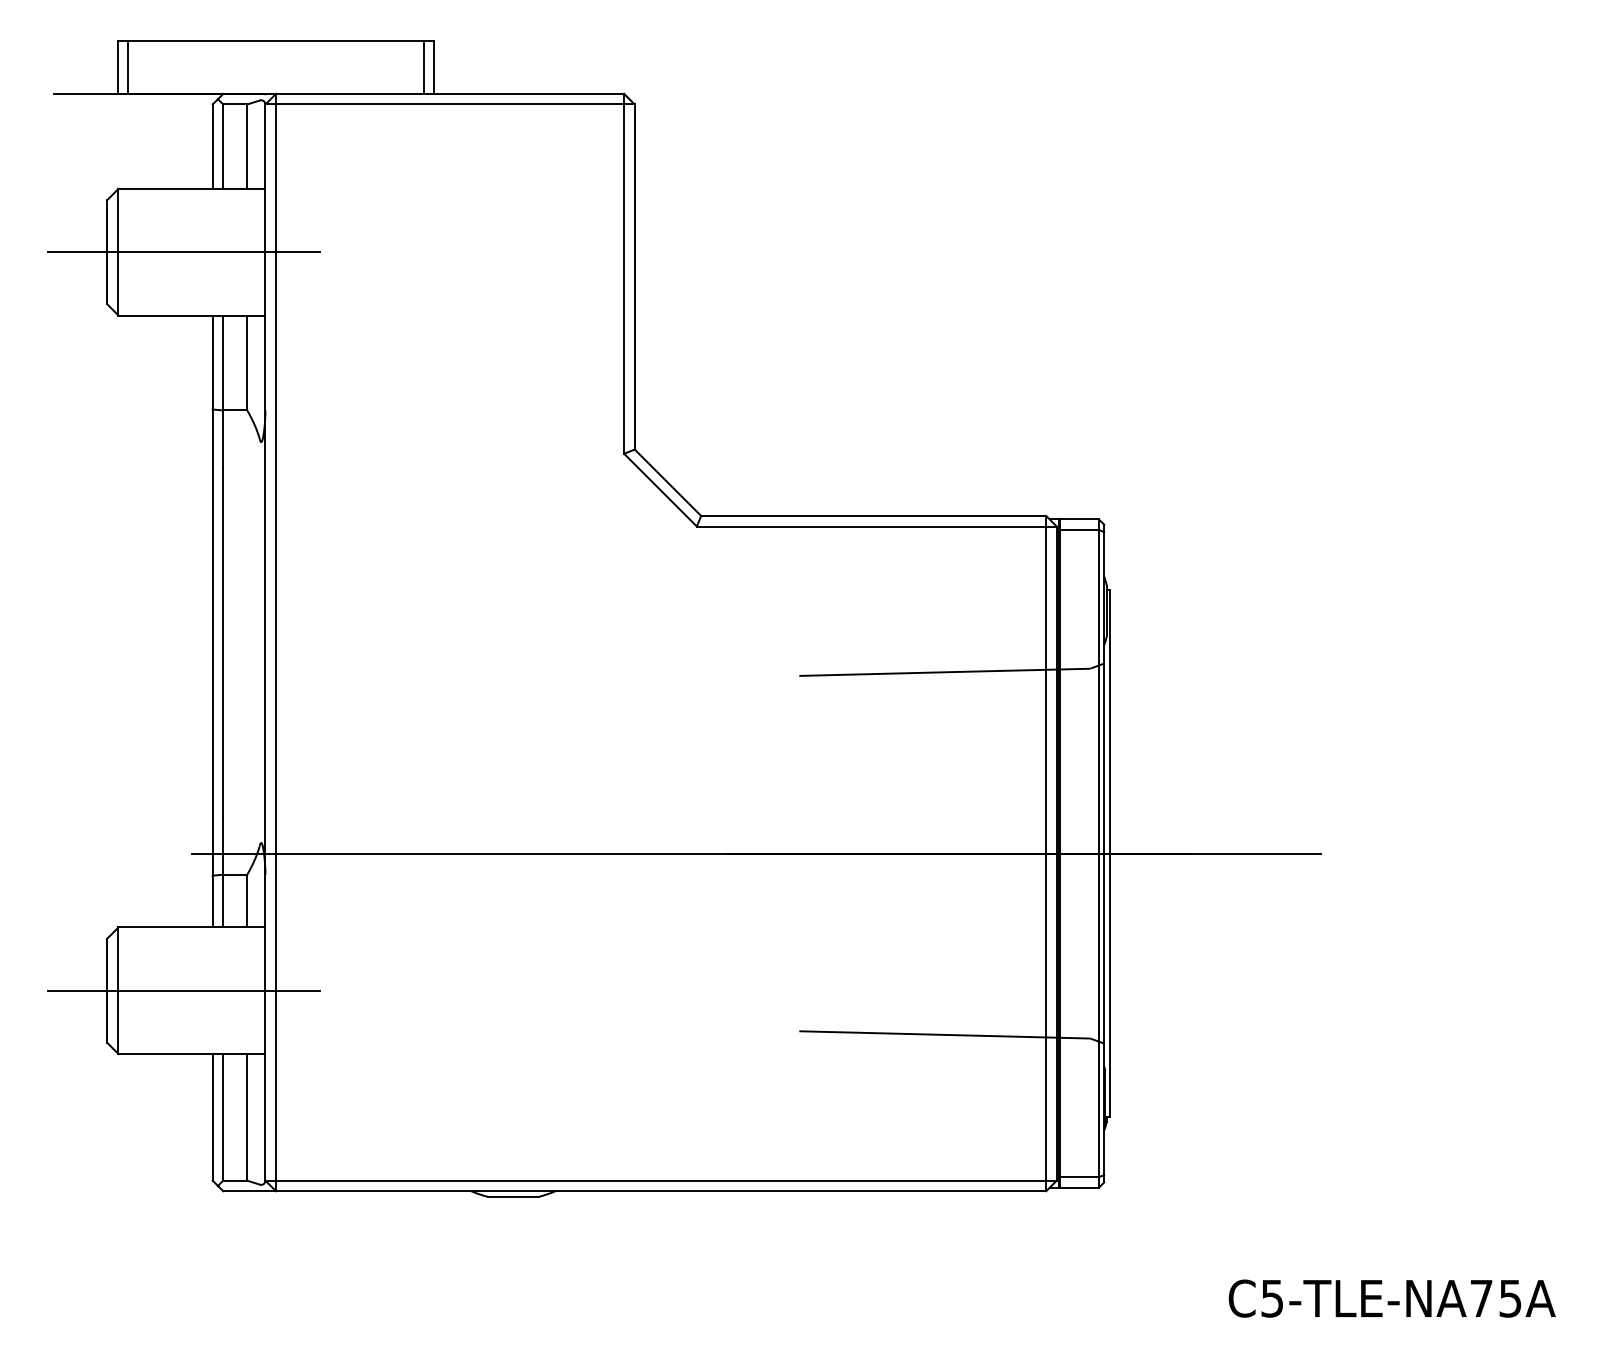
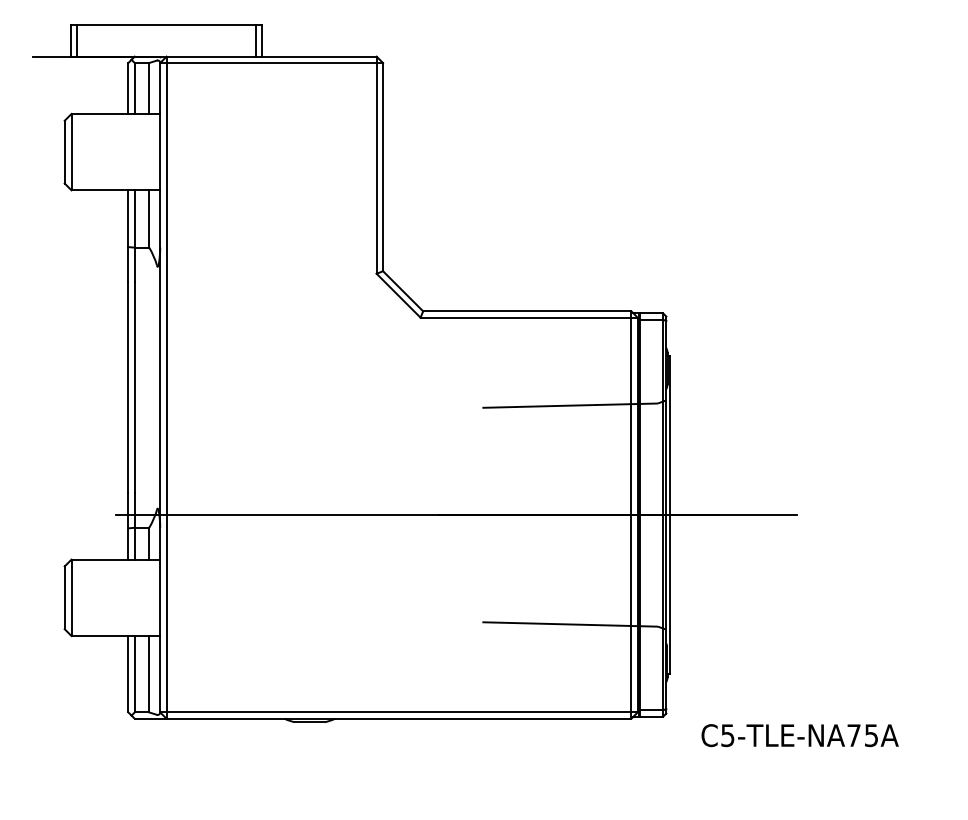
line: (184, 252) -> (111, 152), removed
line: (184, 990) -> (111, 597), removed
text: (1391, 1298) -> (799, 735), moved

